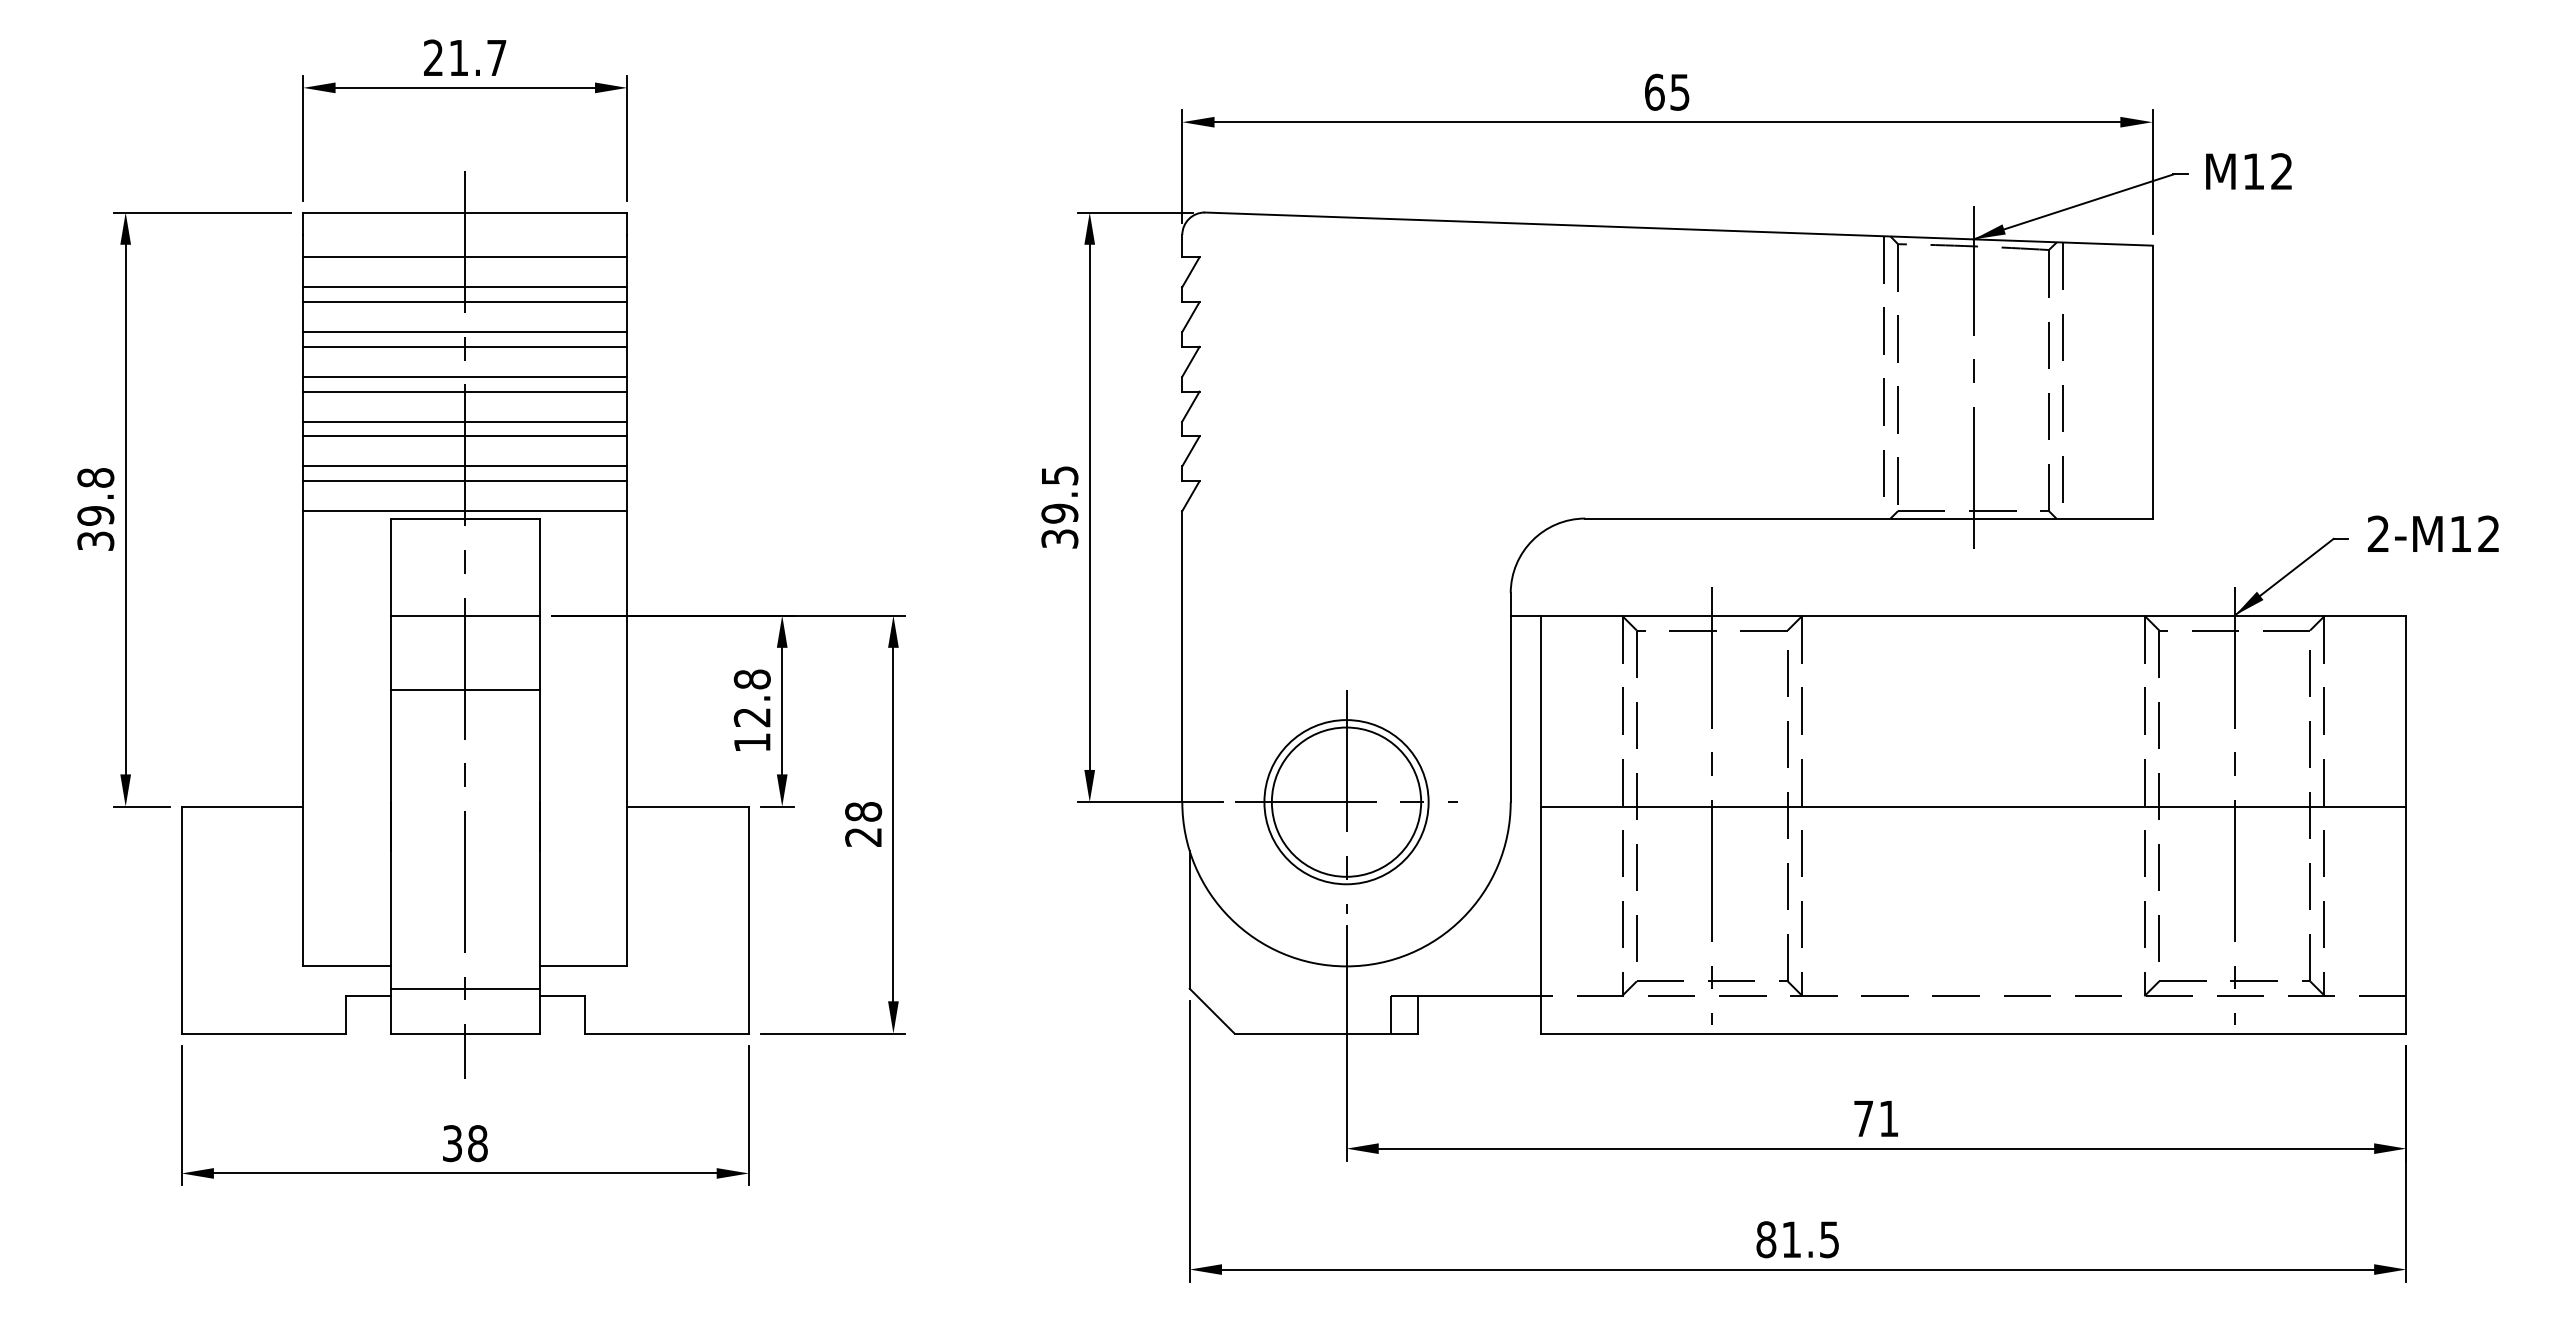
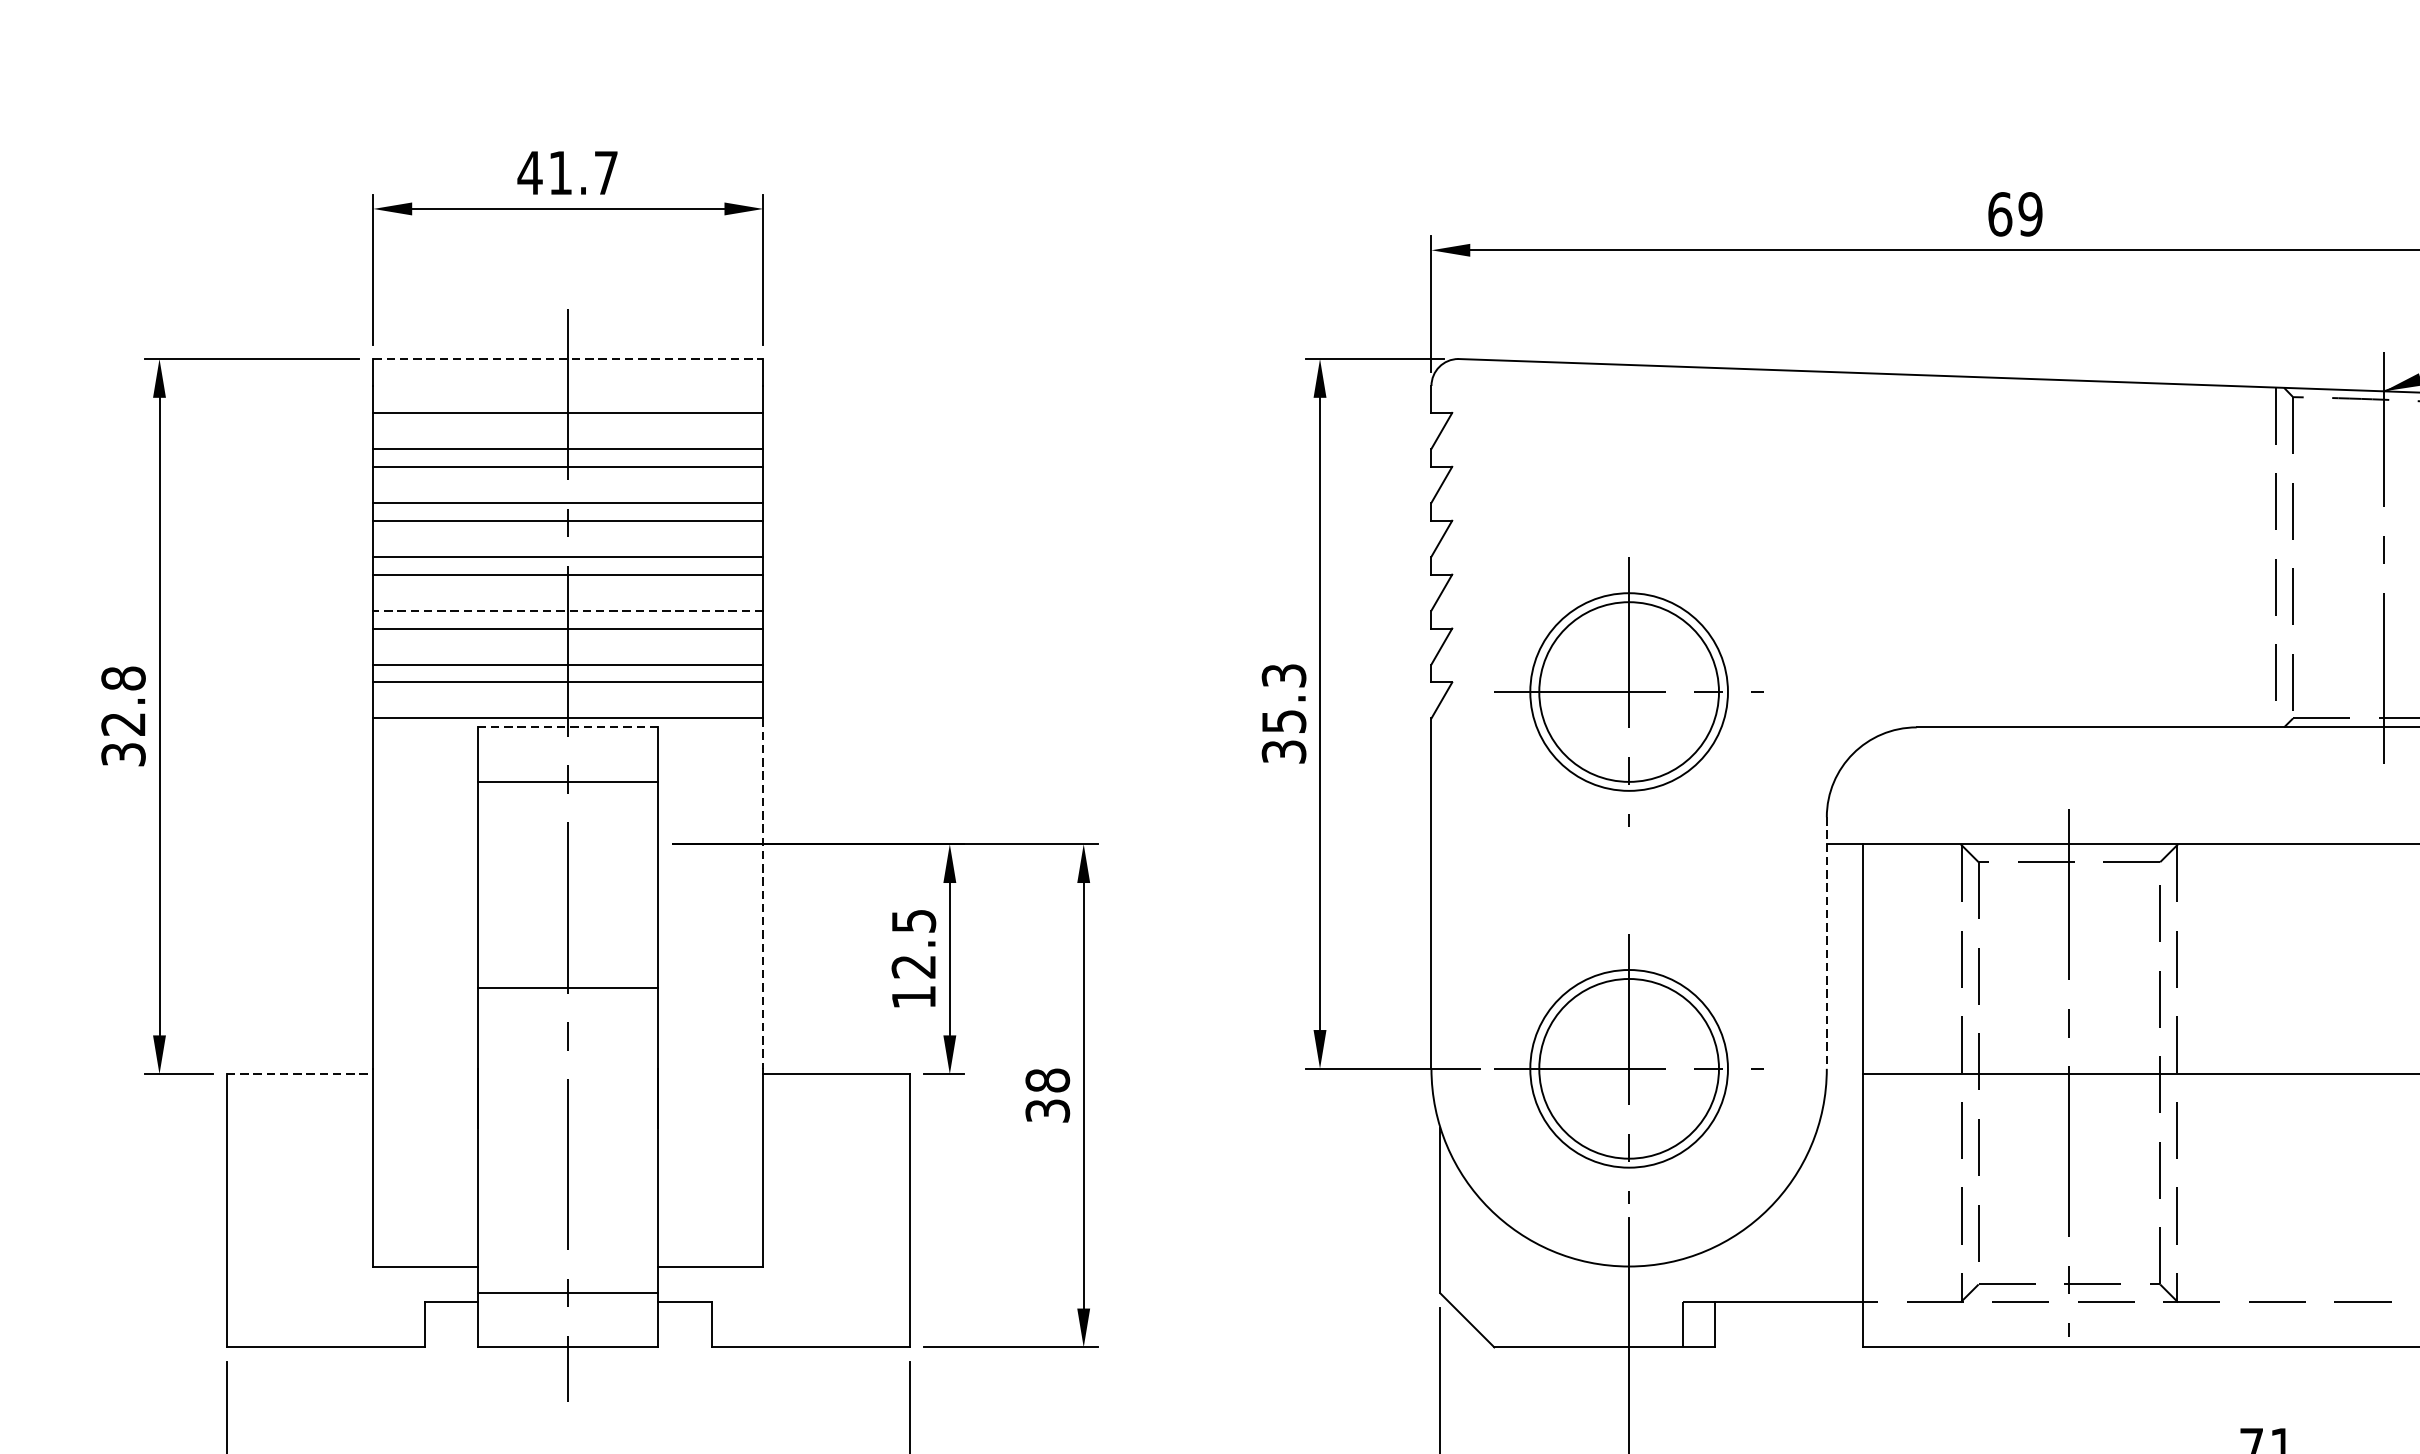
text: (433, 57) -> (530, 172), 21.7 -> 41.7
text: (1679, 91) -> (2029, 213), 65 -> 69
line: (465, 212) -> (568, 358), solid -> dashed
line: (465, 421) -> (568, 610), solid -> dashed
part: (1346, 488) -> (1629, 691), added
text: (1059, 494) -> (1283, 698), 39.5 -> 35.3
text: (95, 515) -> (123, 723), 39.8 -> 32.8
line: (465, 518) -> (568, 727), solid -> dashed
line: (464, 615) -> (567, 781), moved
line: (627, 656) -> (763, 893), solid -> dashed
text: (751, 679) -> (912, 921), 12.8 -> 12.5
line: (464, 690) -> (567, 988), moved
line: (1510, 698) -> (1826, 944), solid -> dashed
line: (242, 806) -> (300, 1074), solid -> dashed
text: (863, 836) -> (1047, 1110), 28 -> 38

